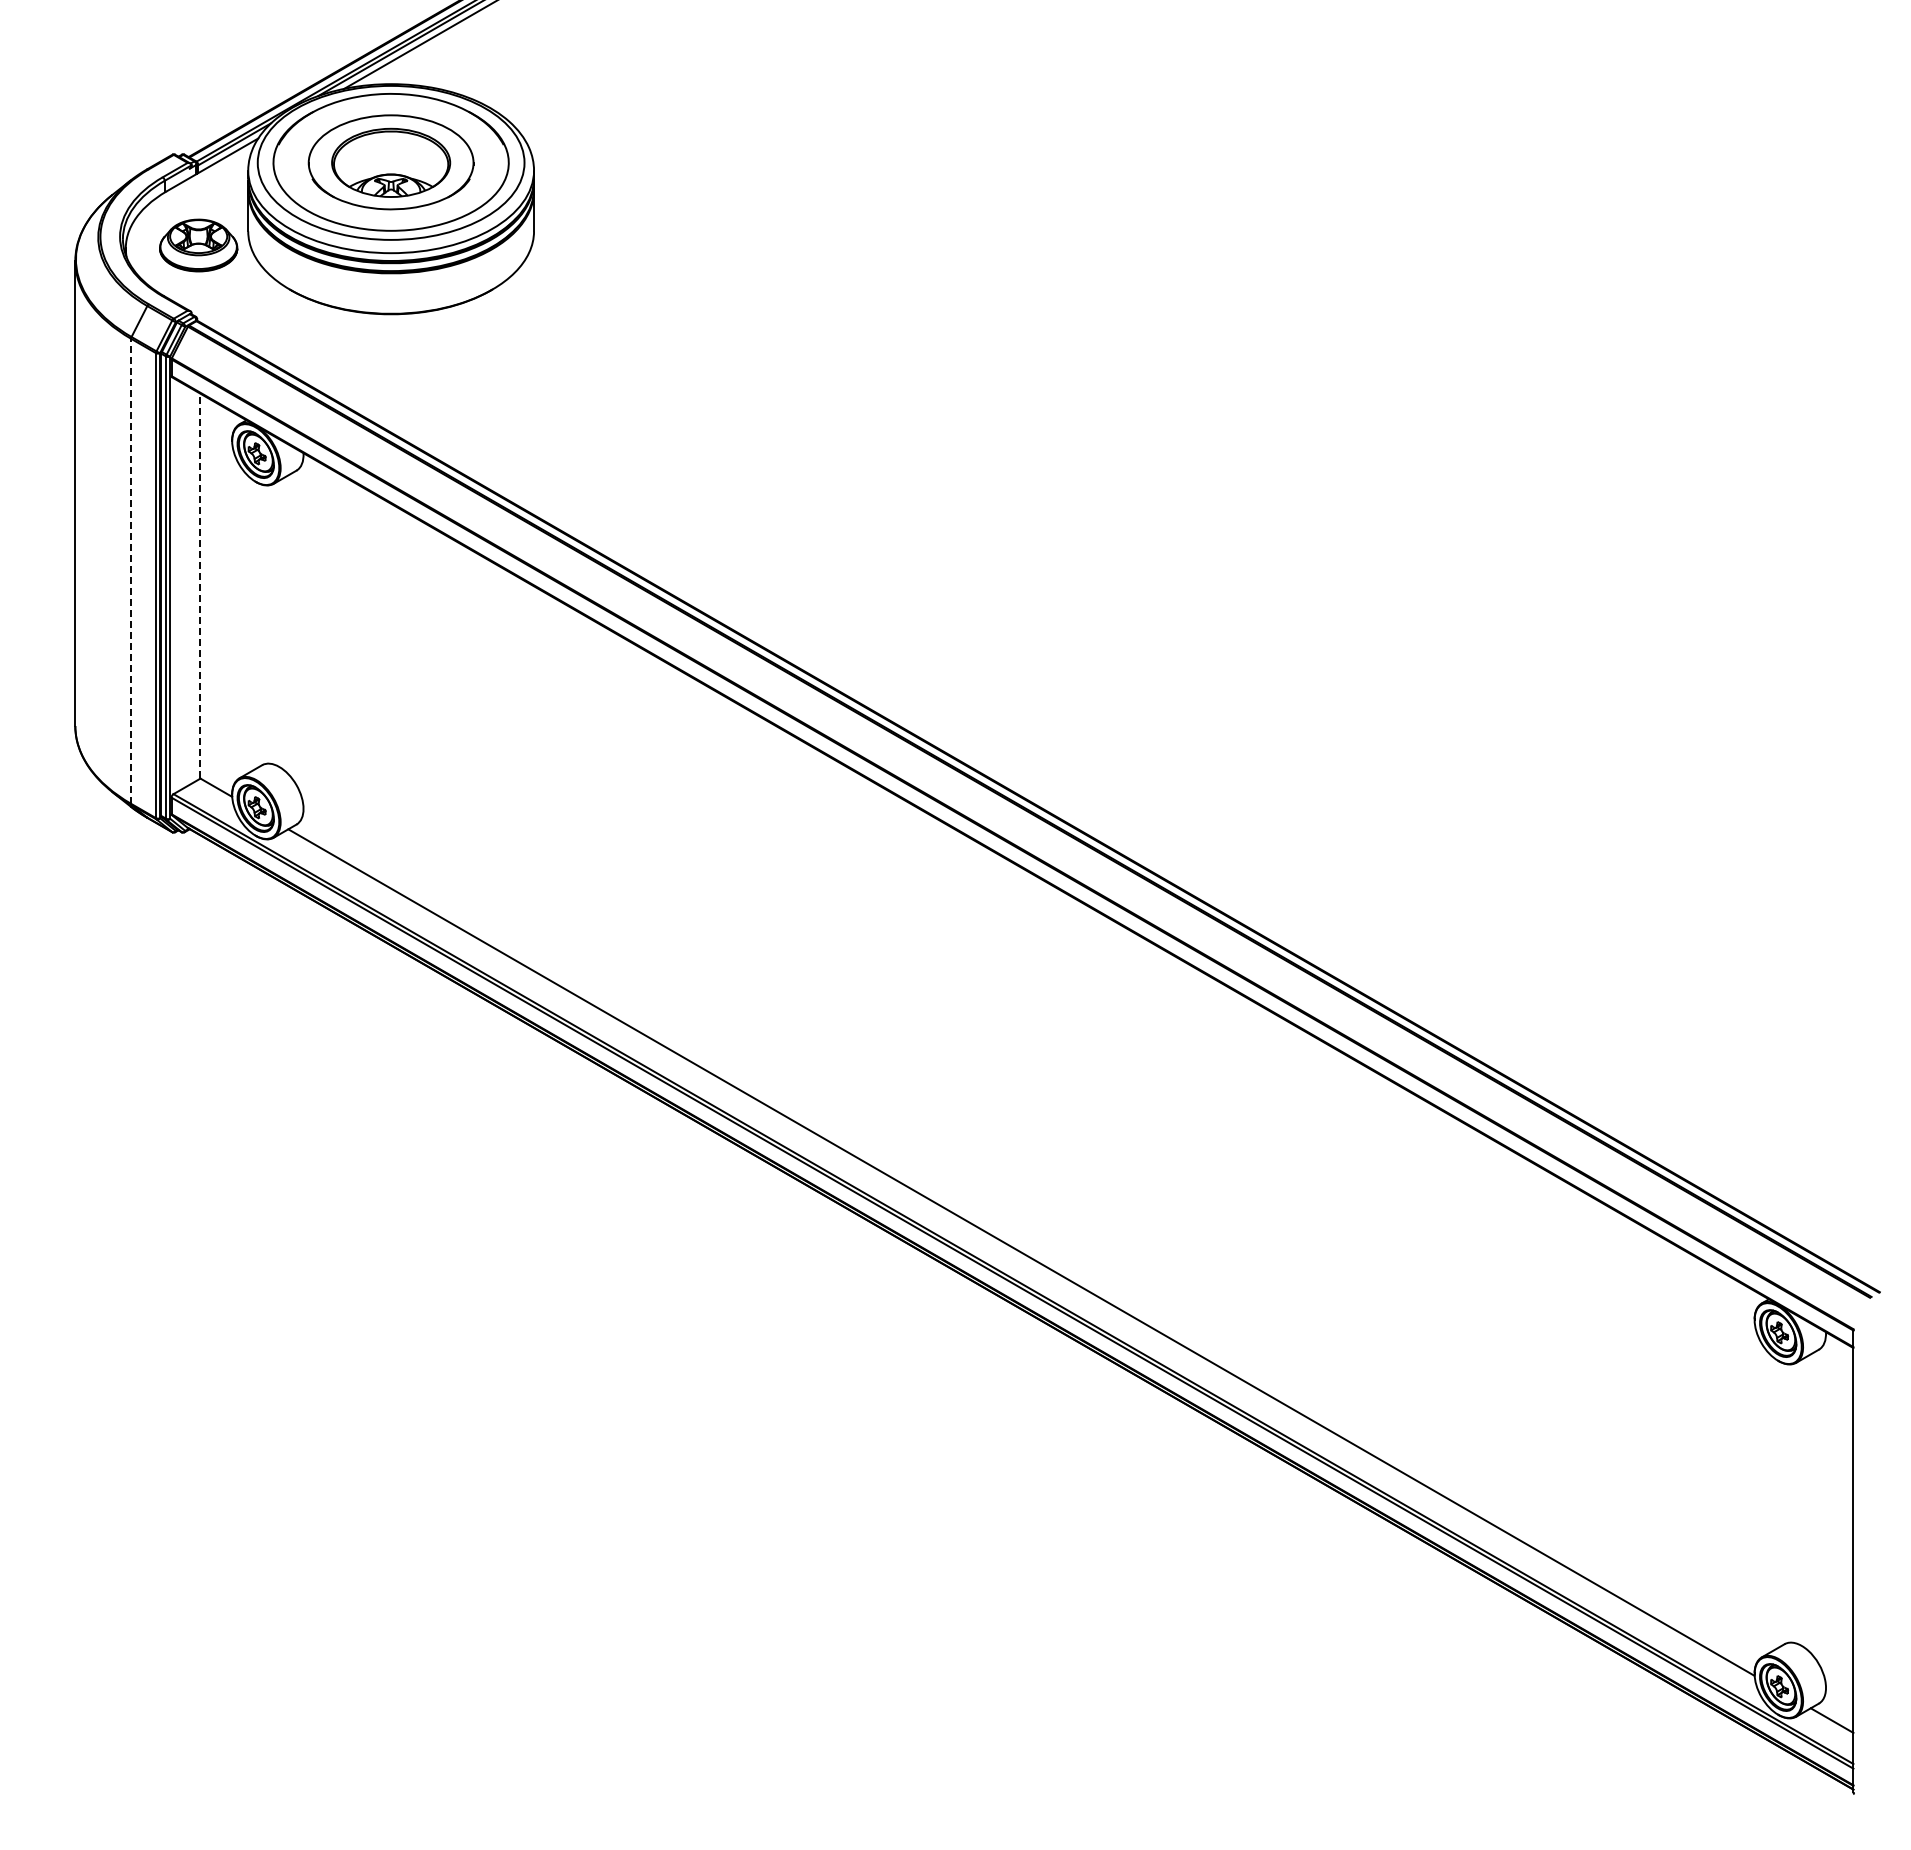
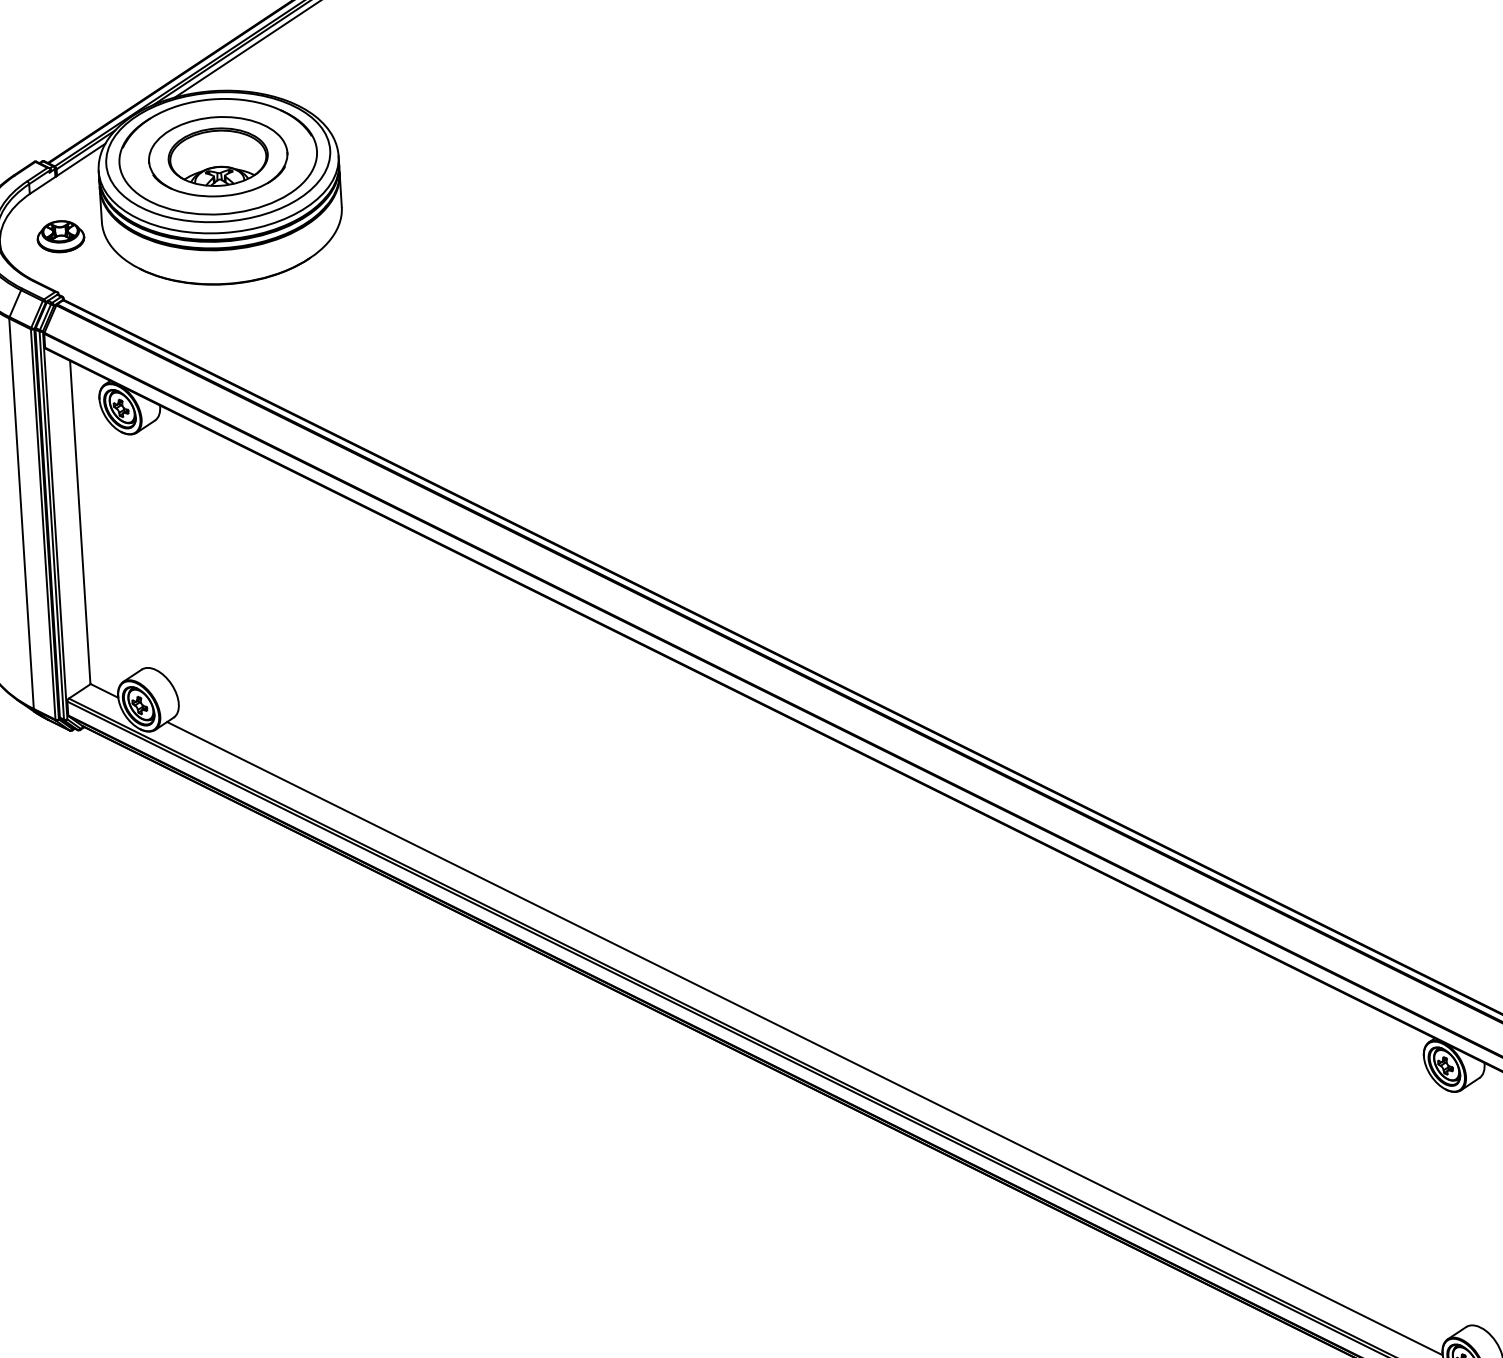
part: (197, 245) -> (60, 236), size x0.71
line: (131, 571) -> (21, 513), dashed -> solid
line: (200, 585) -> (80, 522), dashed -> solid

